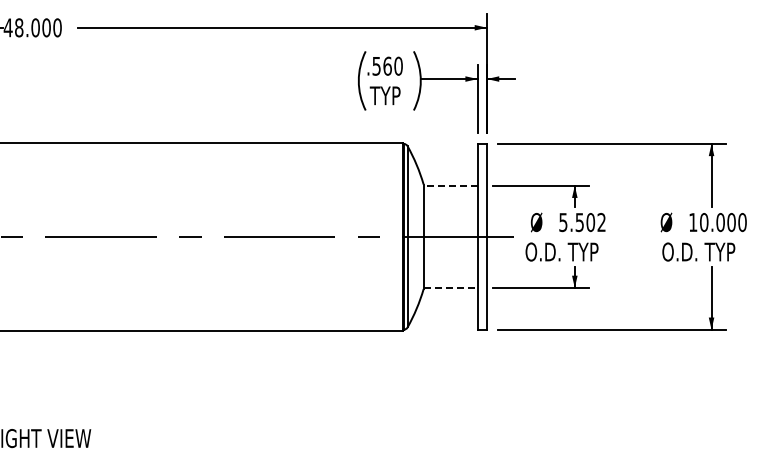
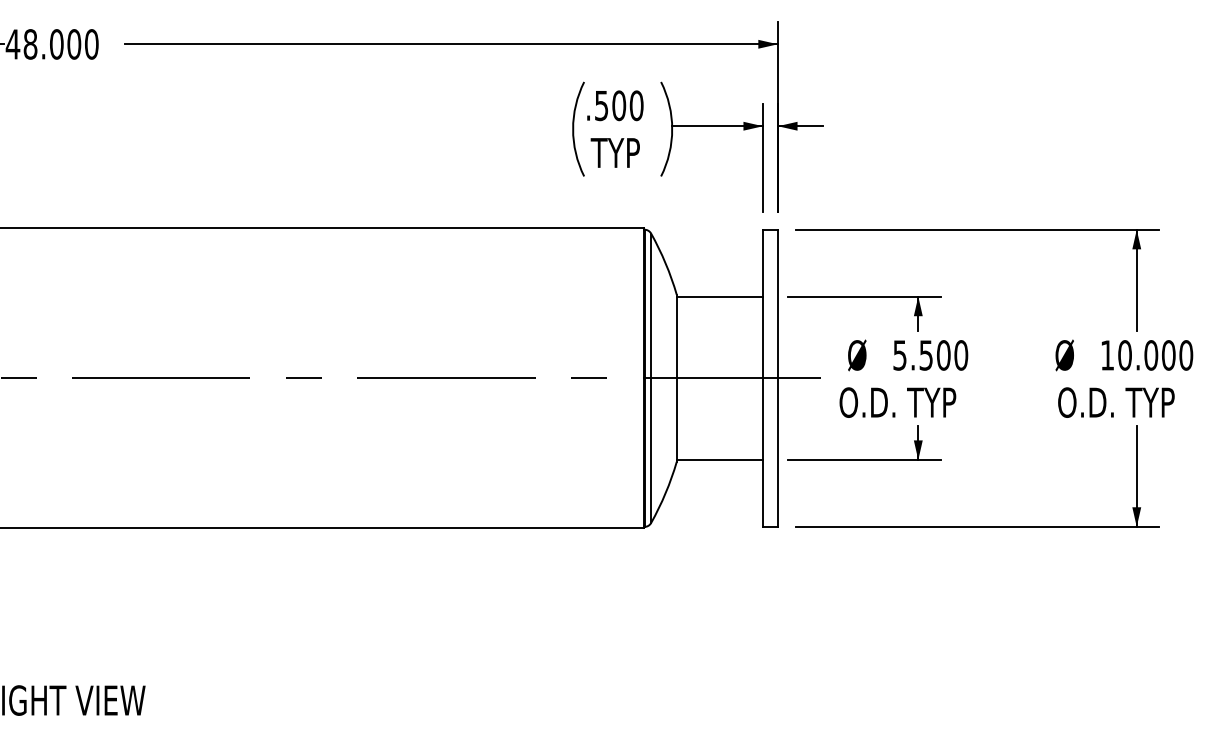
text: (387, 65) -> (618, 104), .560 -> .500
line: (450, 185) -> (719, 296), dashed -> solid
text: (601, 222) -> (960, 355), 5.502 -> 5.500
line: (451, 287) -> (721, 459), dashed -> solid

